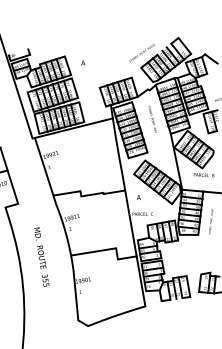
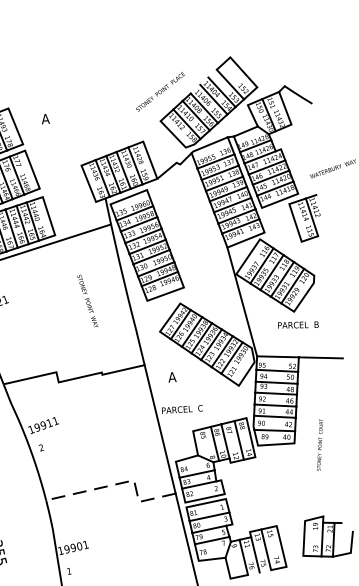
text: (152, 118) -> (87, 299), moved
text: (210, 221) -> (318, 444), moved
line: (110, 249) -> (123, 483), solid -> dashed

